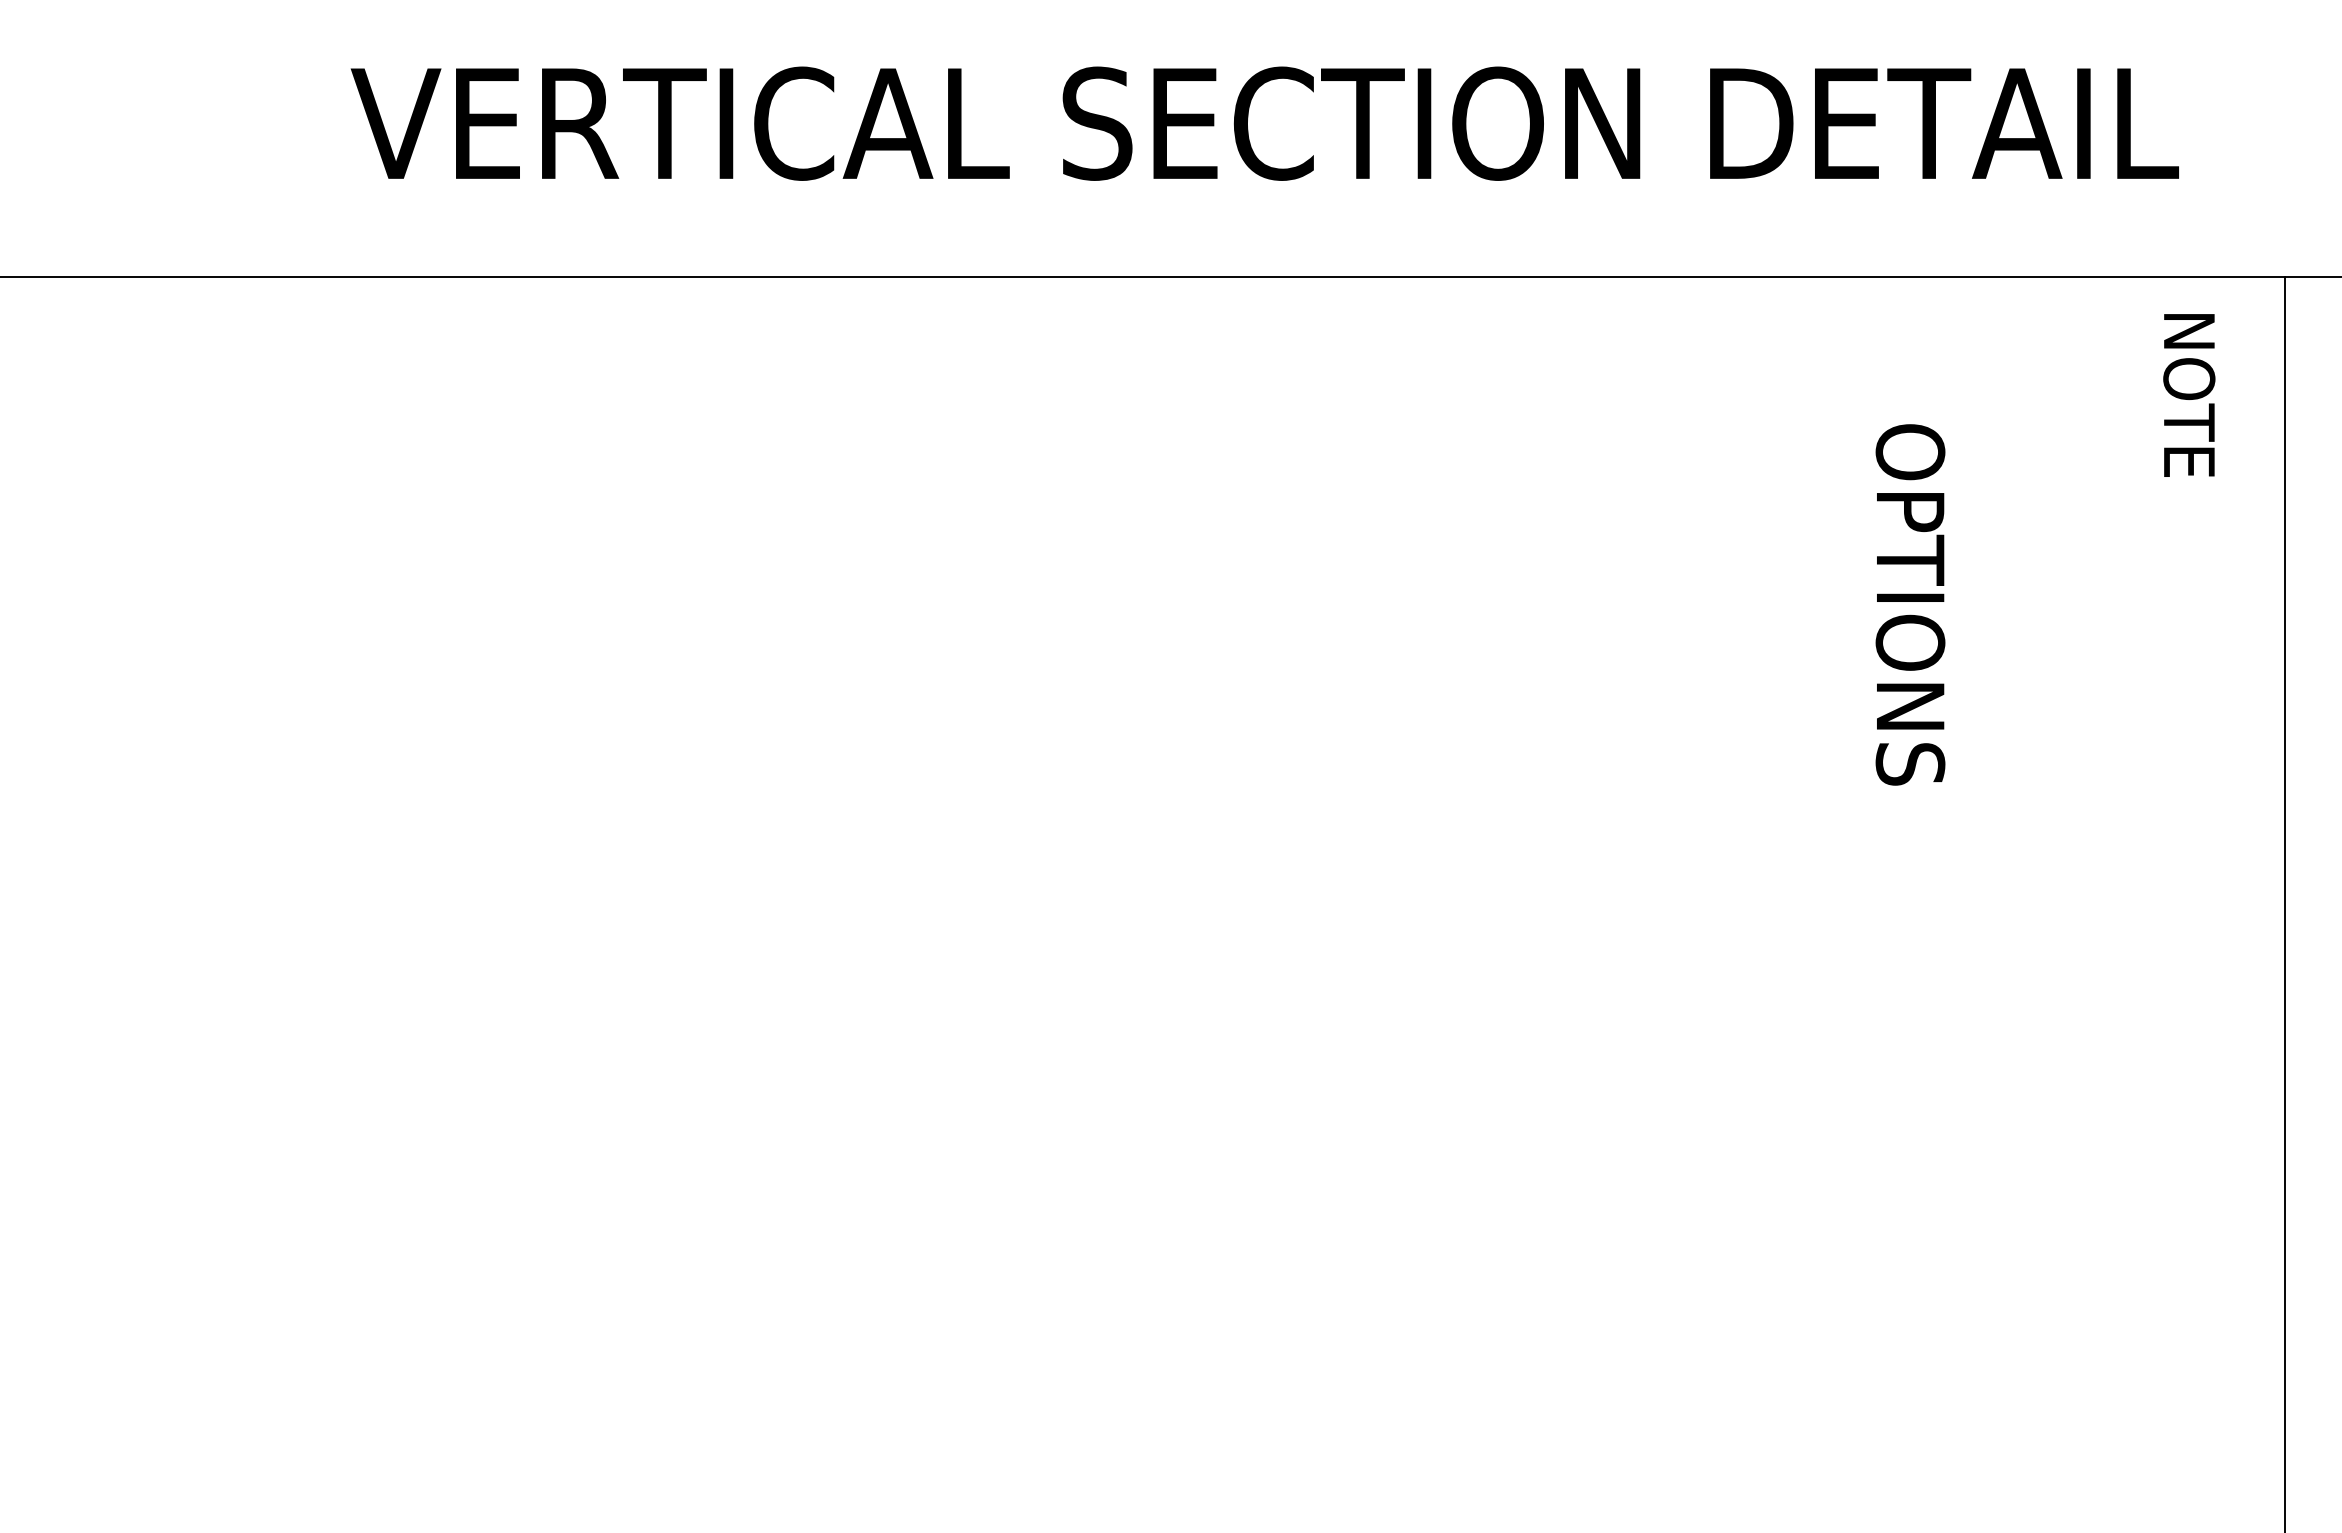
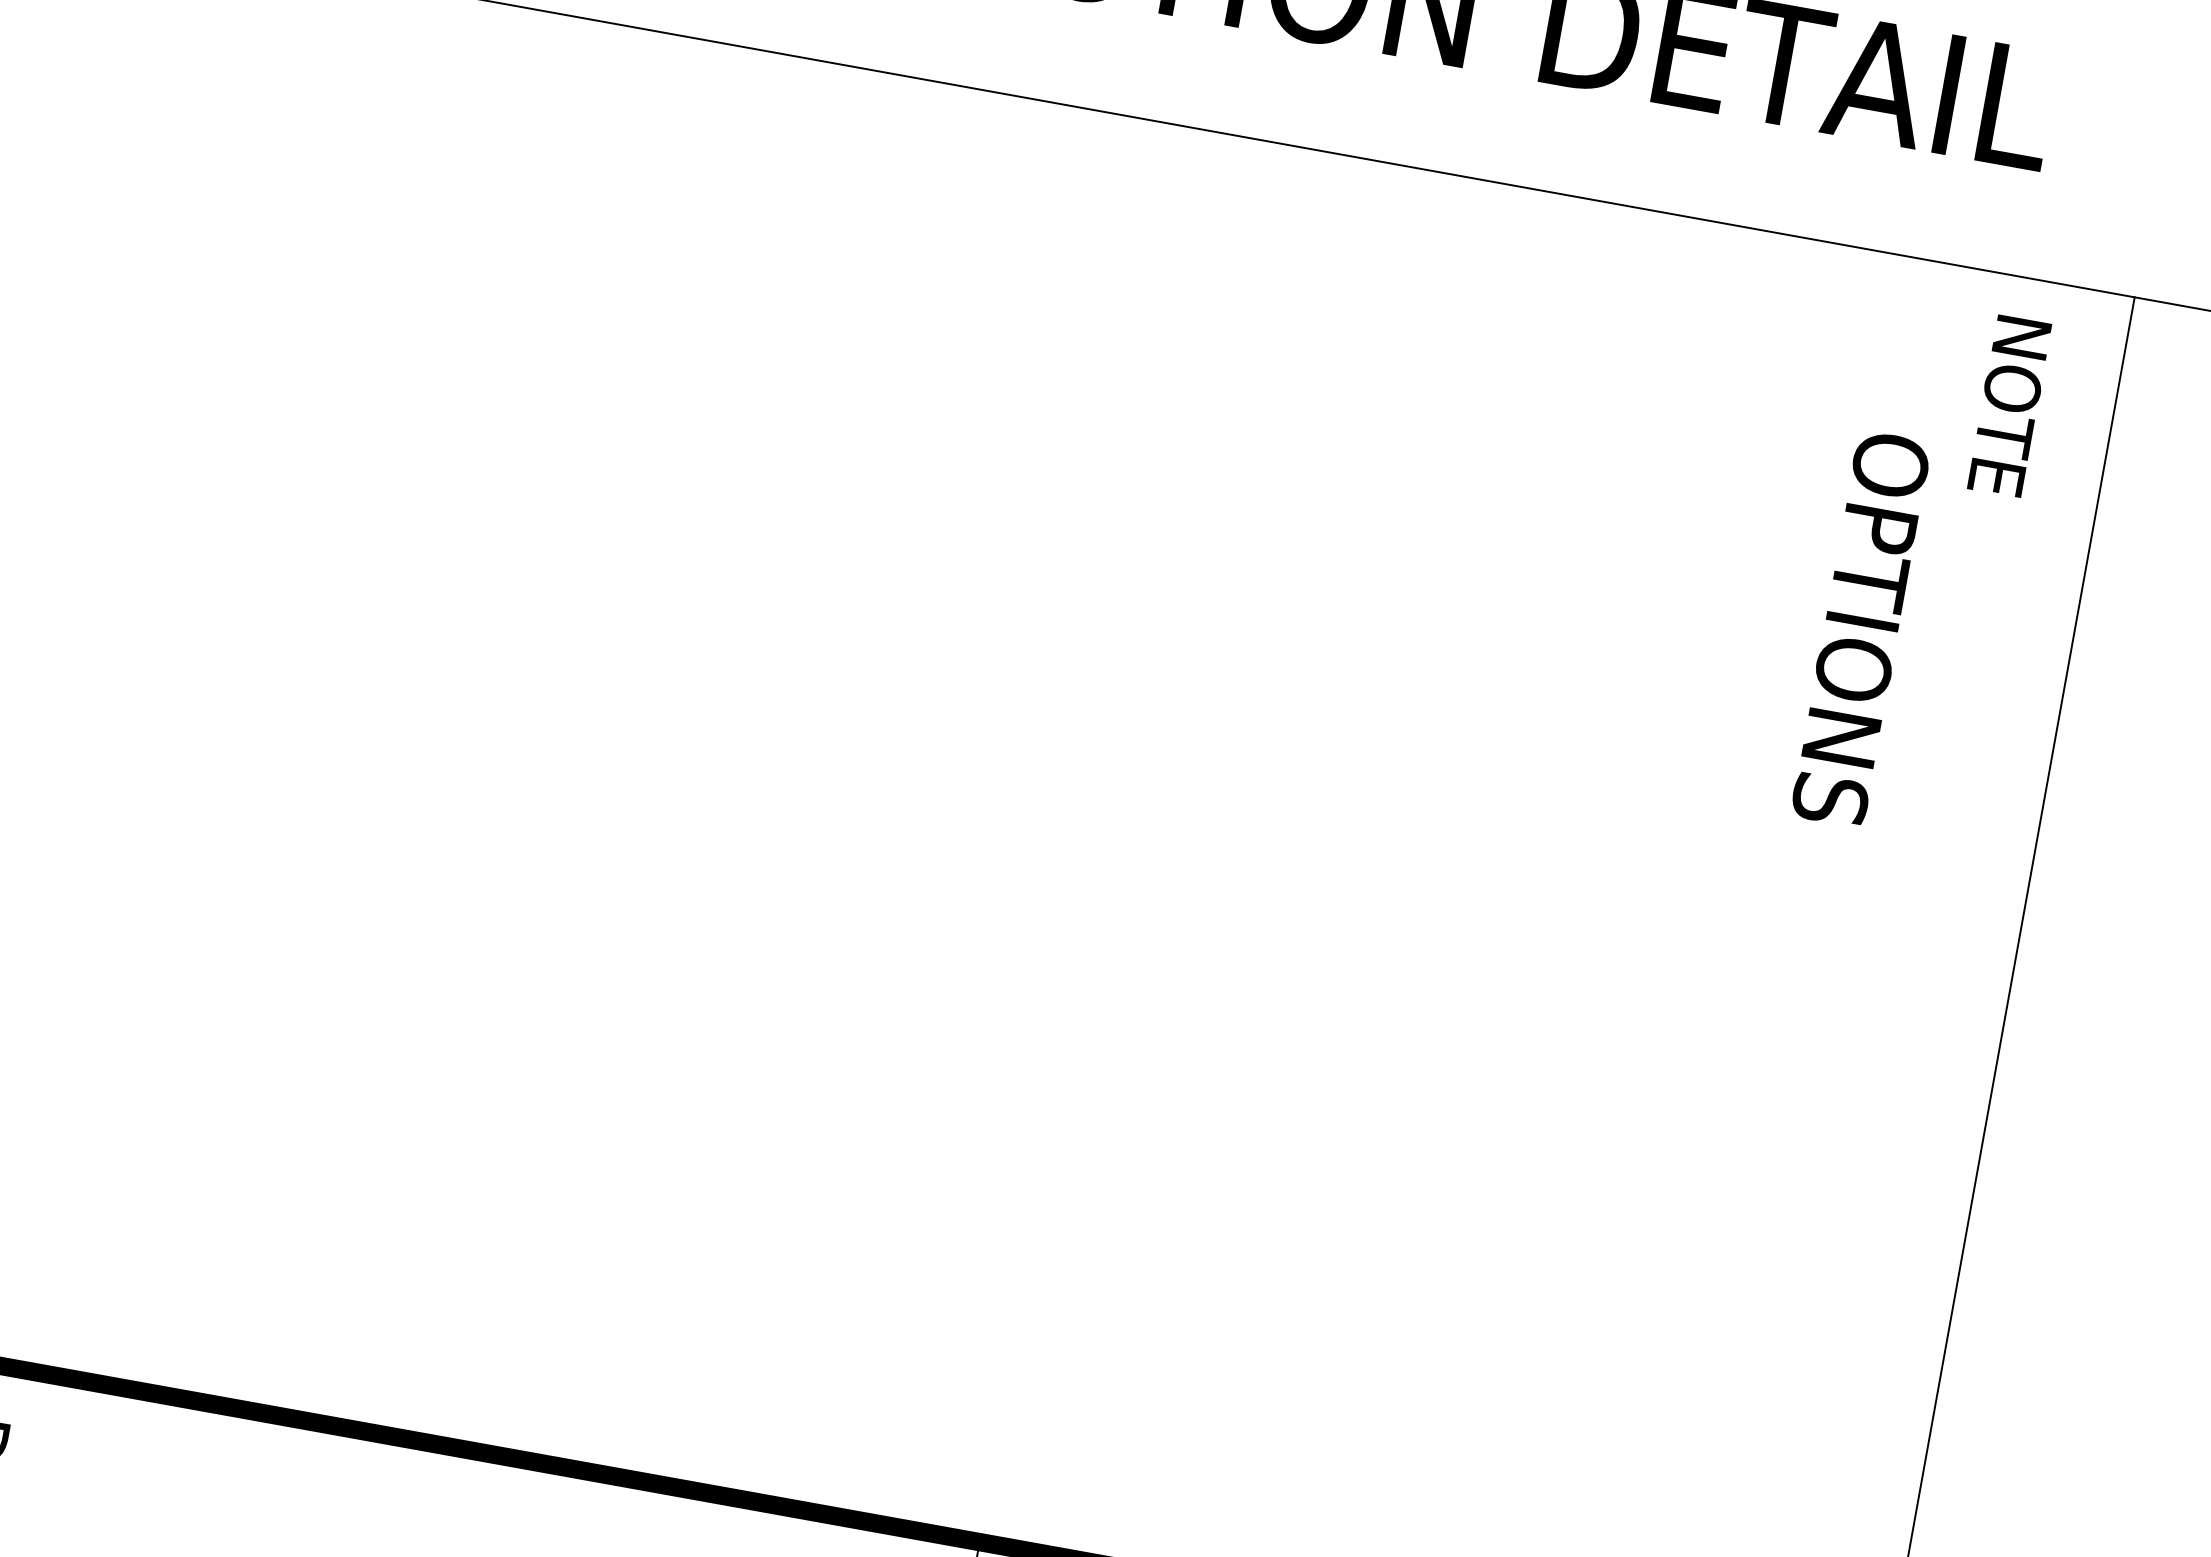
text: (1910, 604) -> (1861, 628), moved

